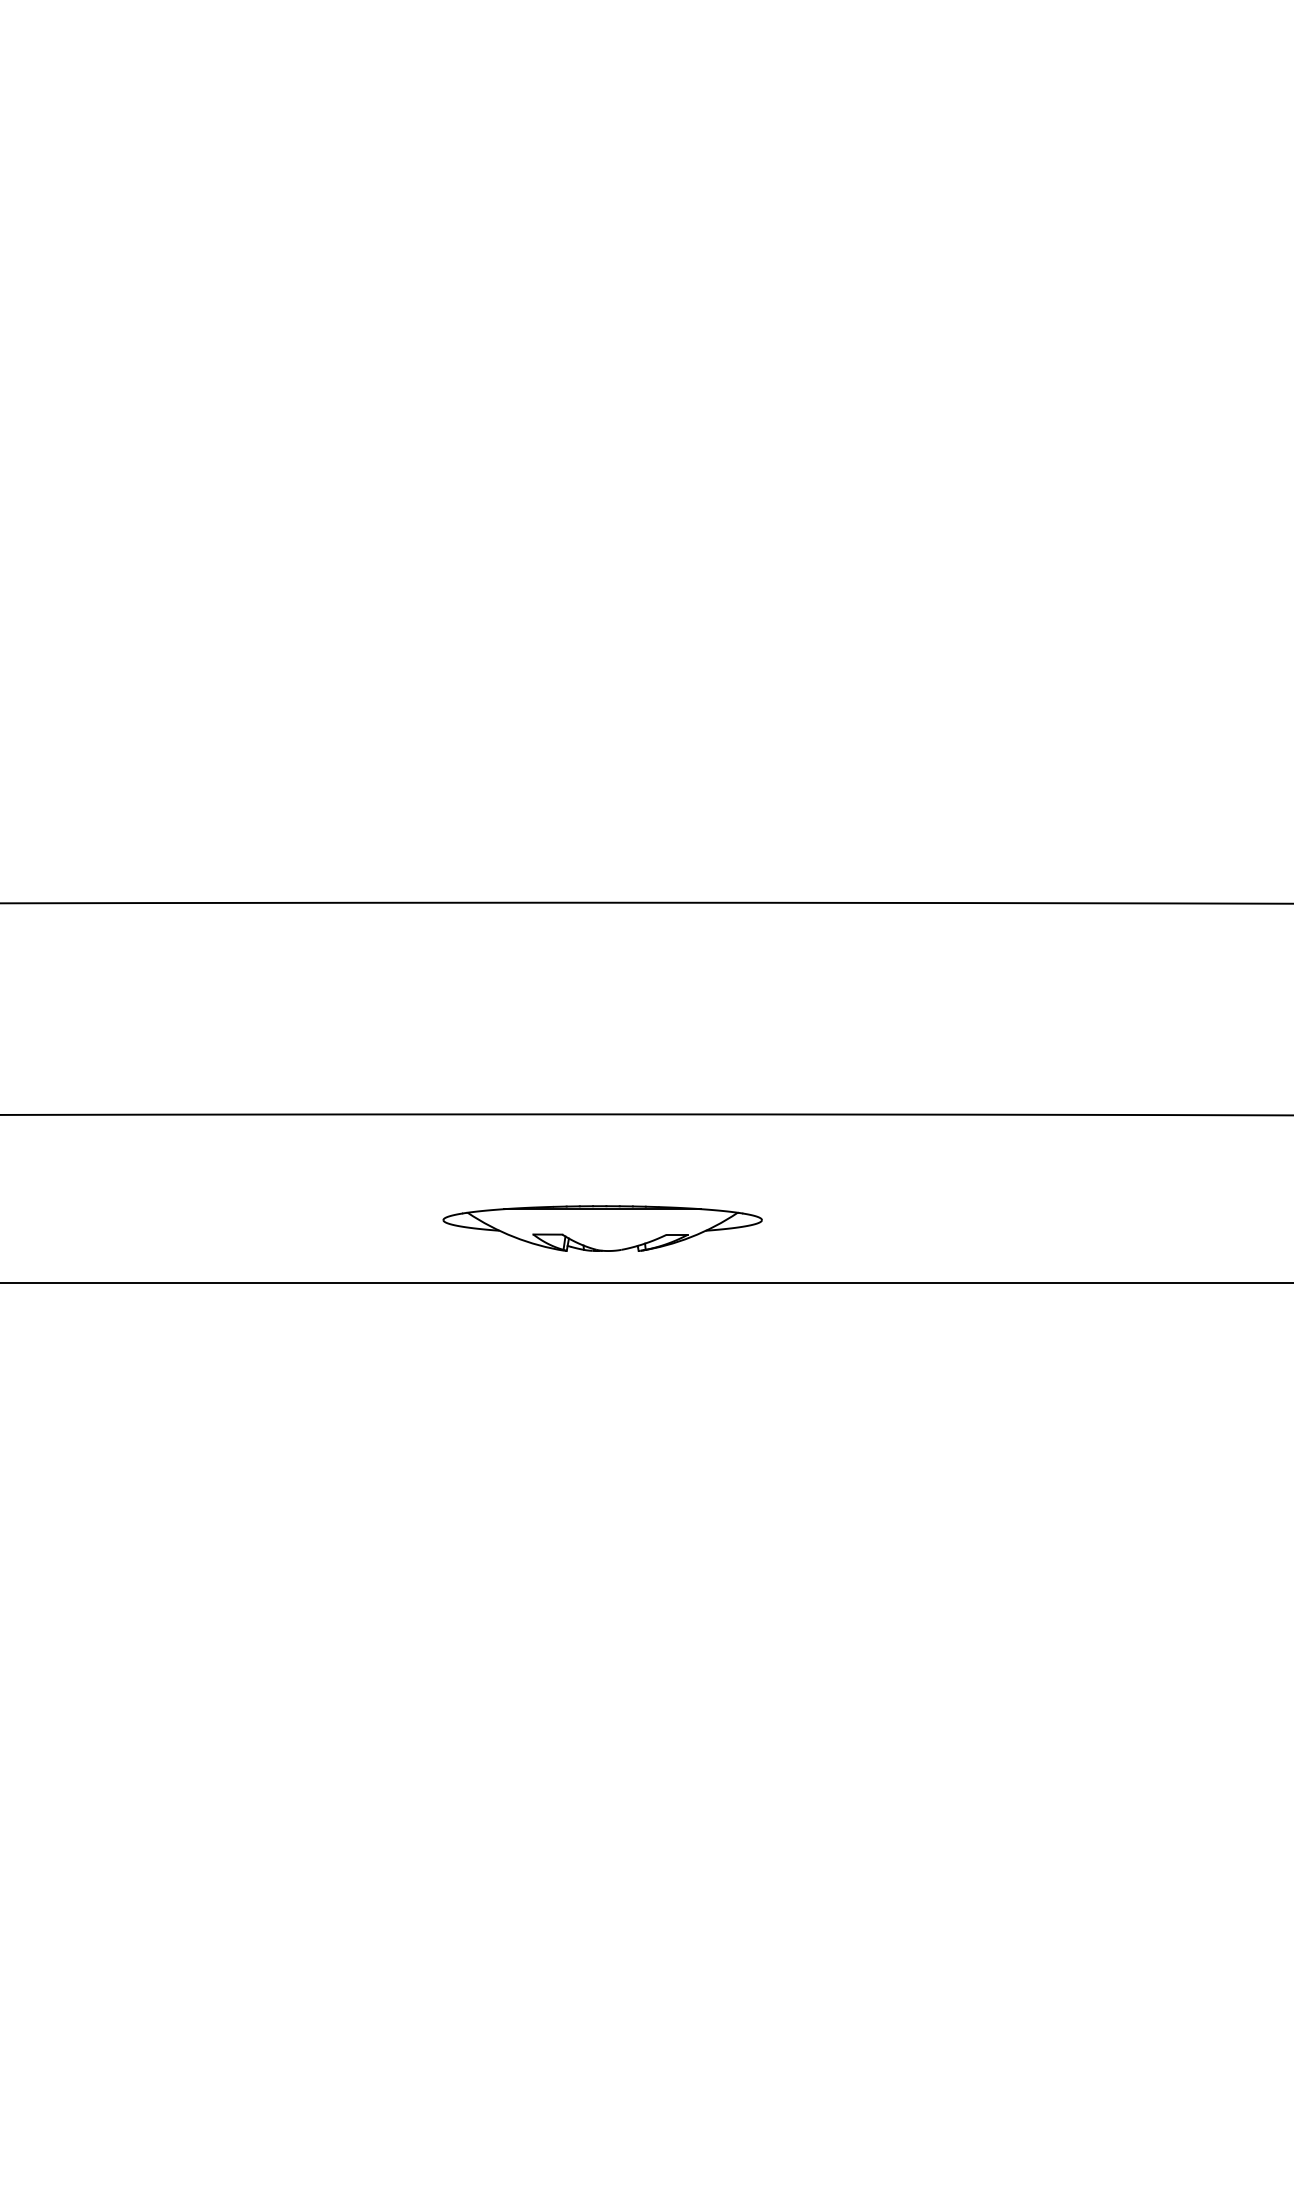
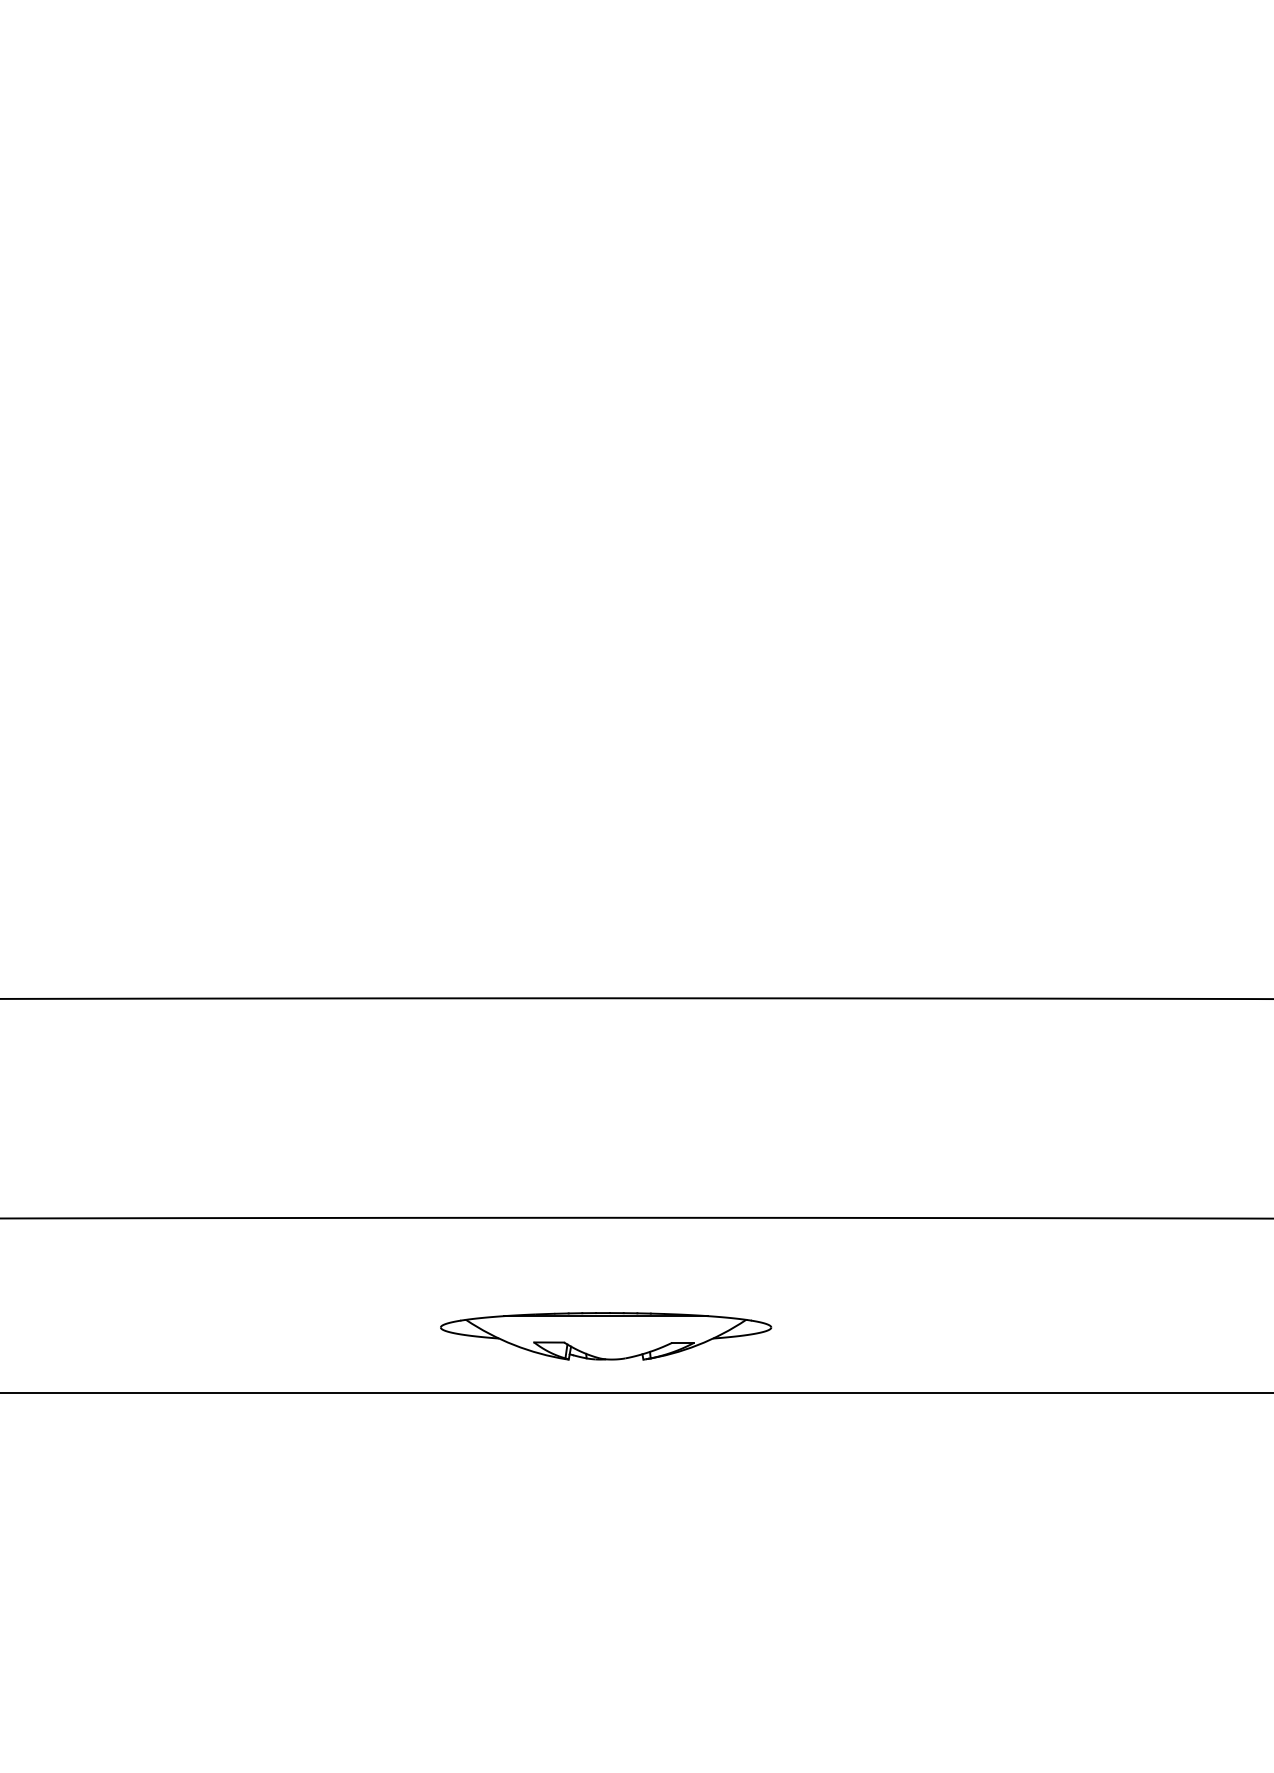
part: (602, 1228) -> (605, 1336), moved

